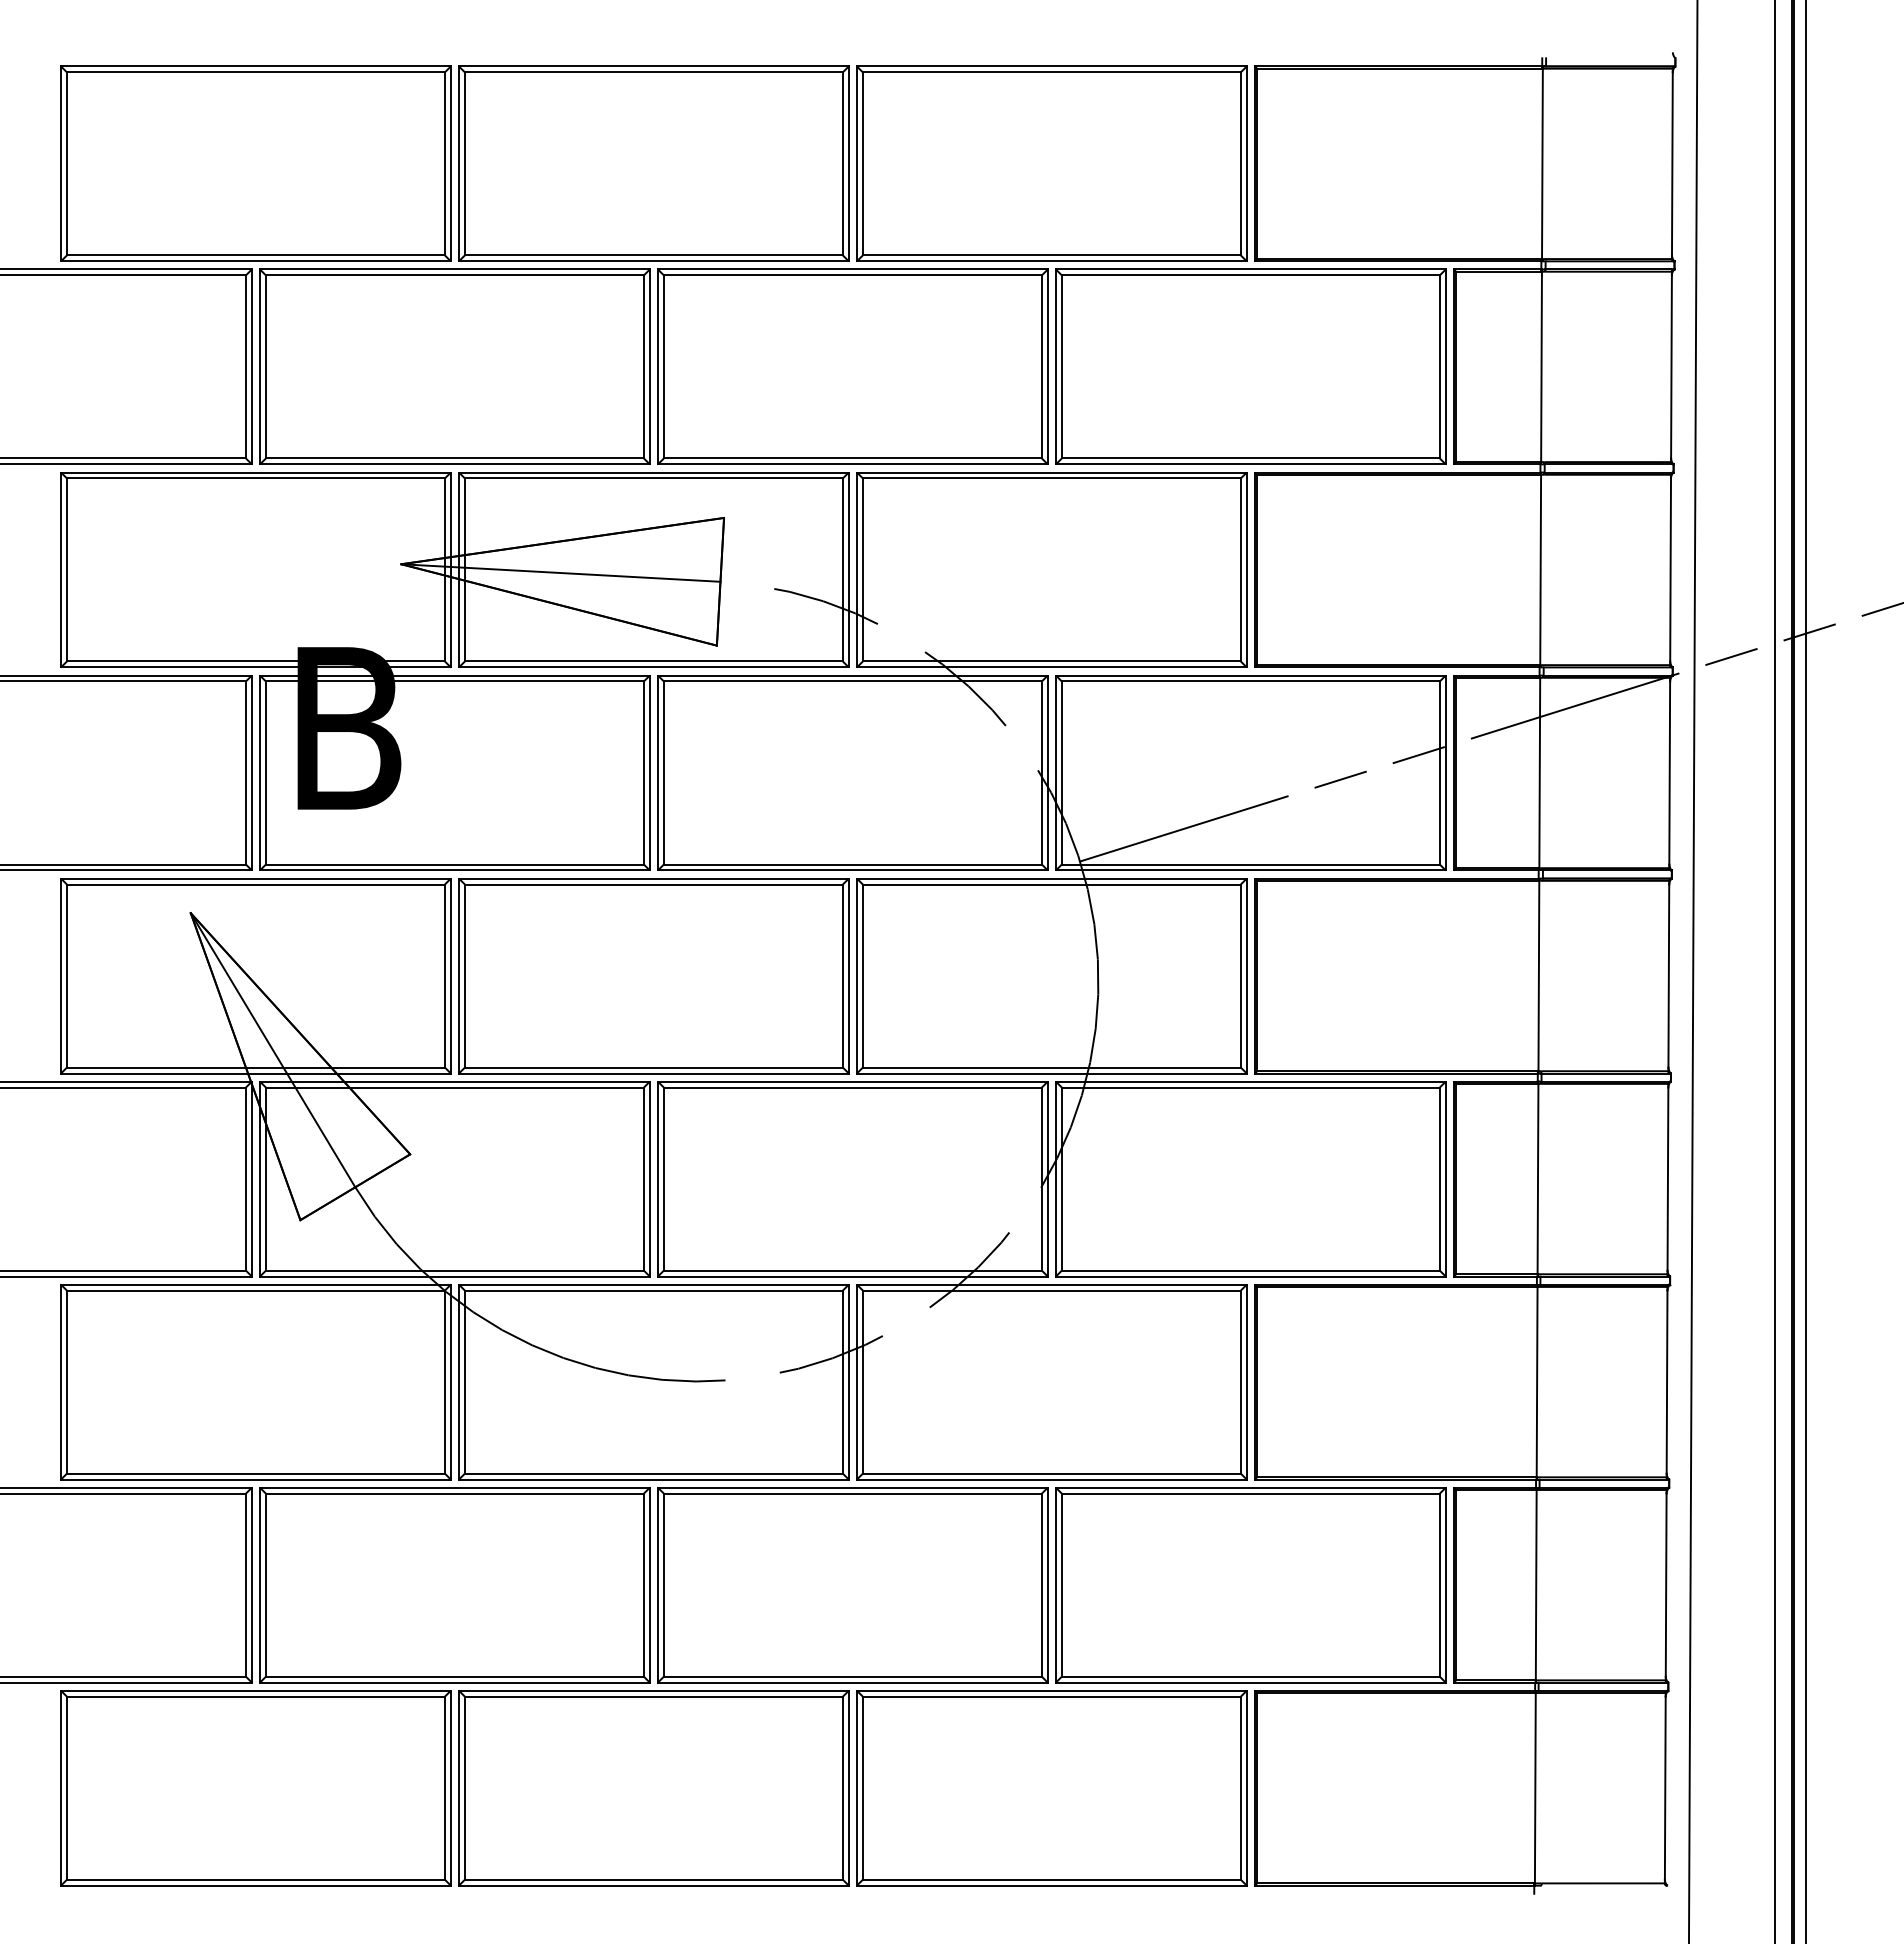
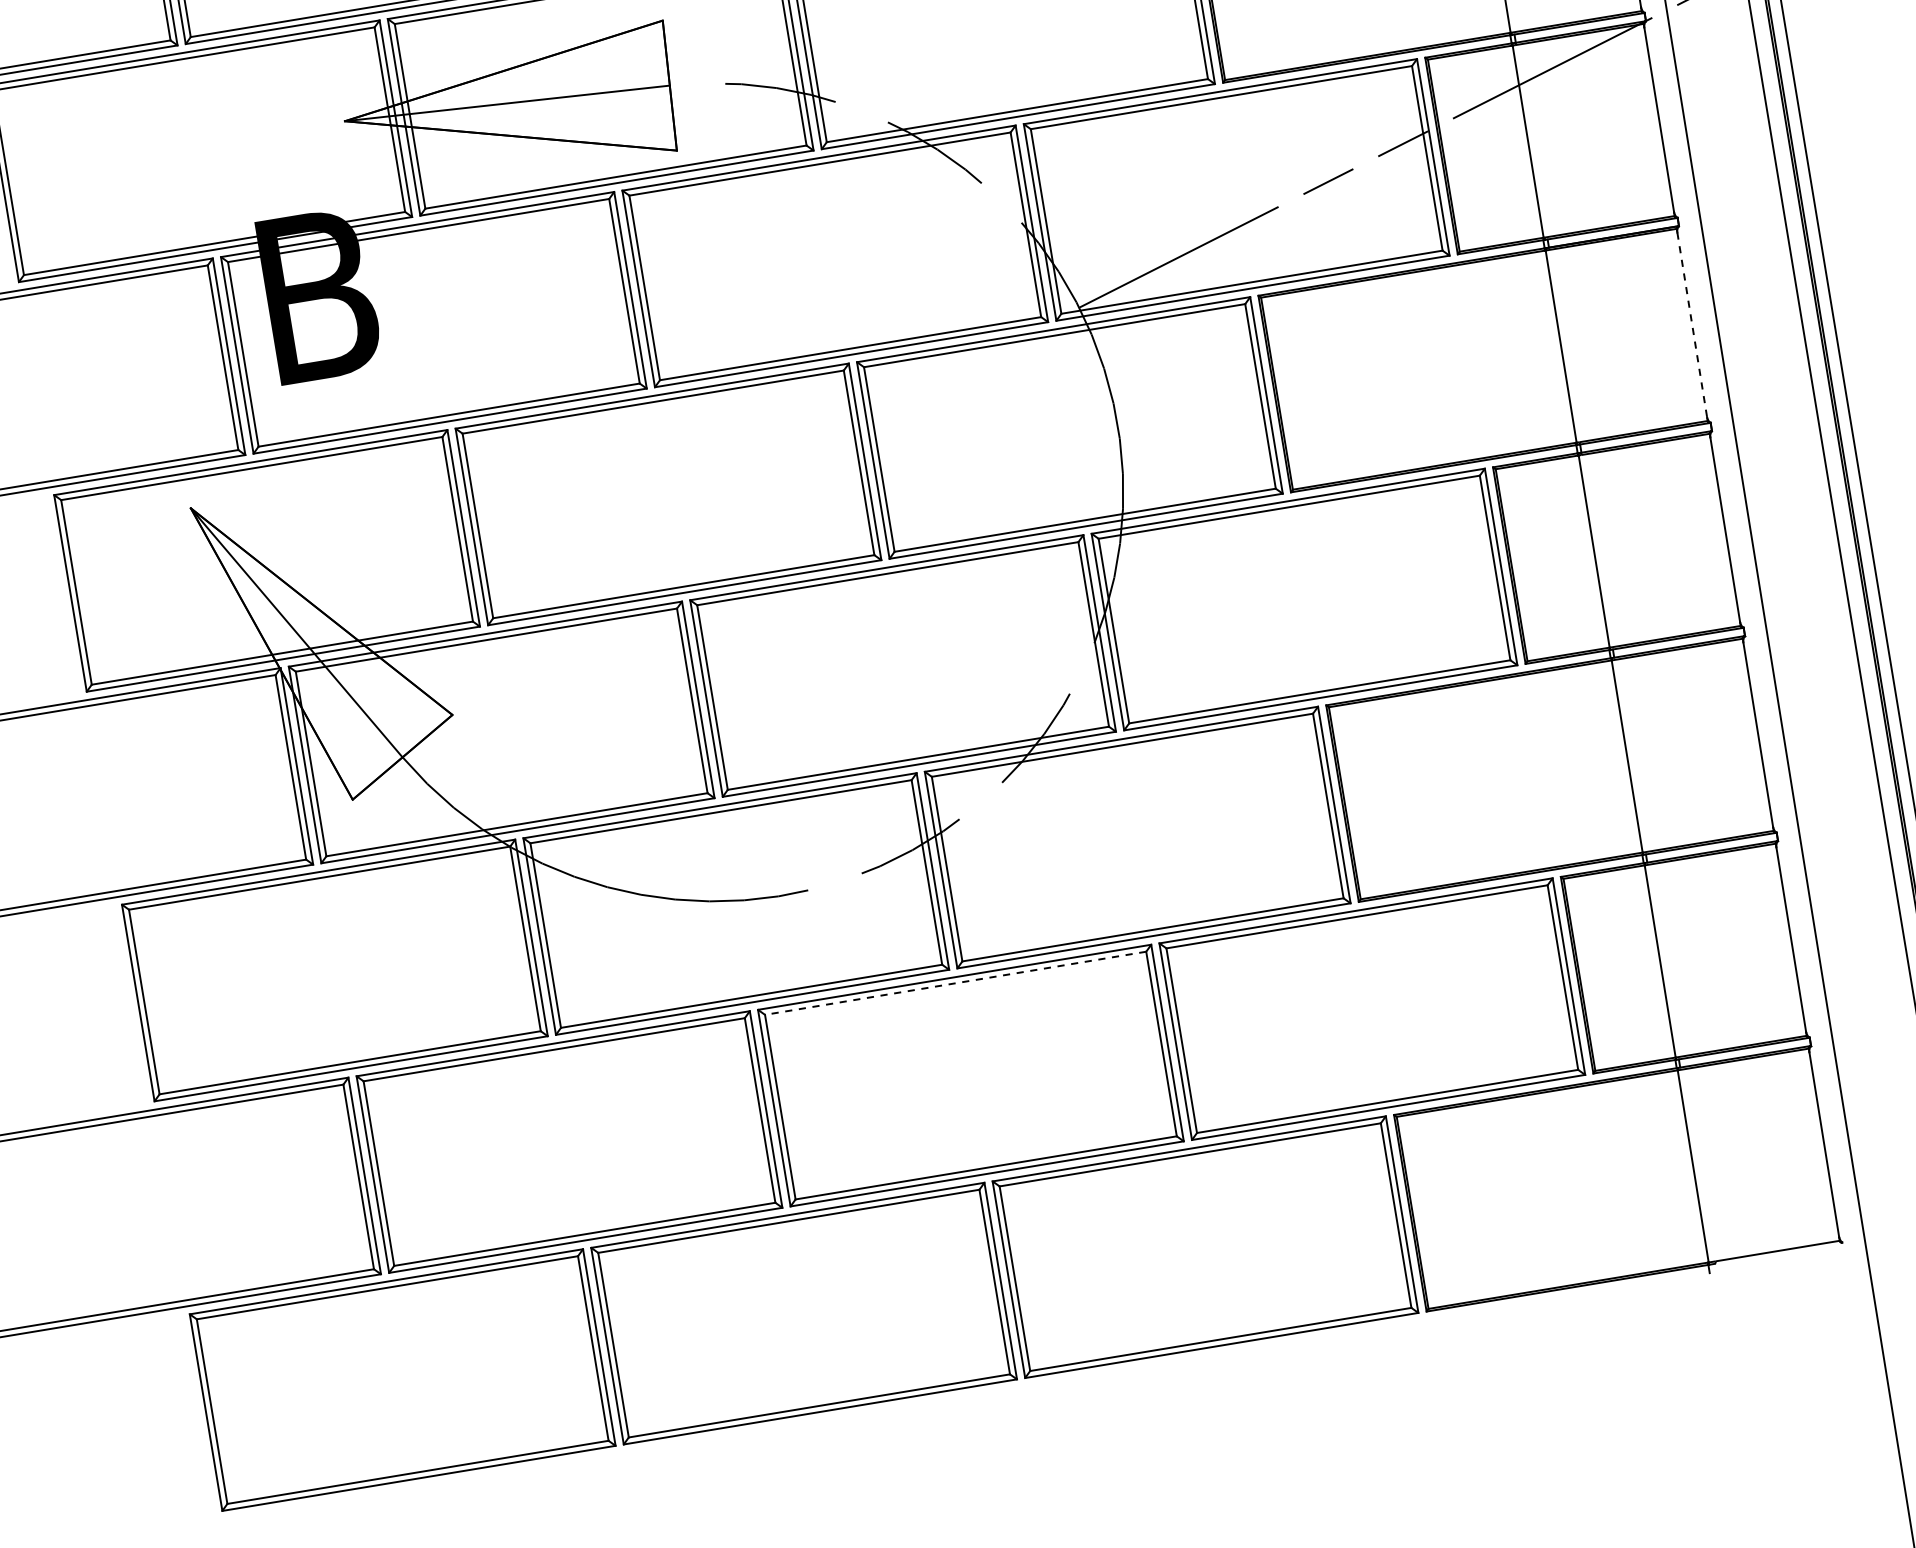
line: (1668, 976) -> (1691, 325), solid -> dashed
line: (852, 1493) -> (955, 983), solid -> dashed

